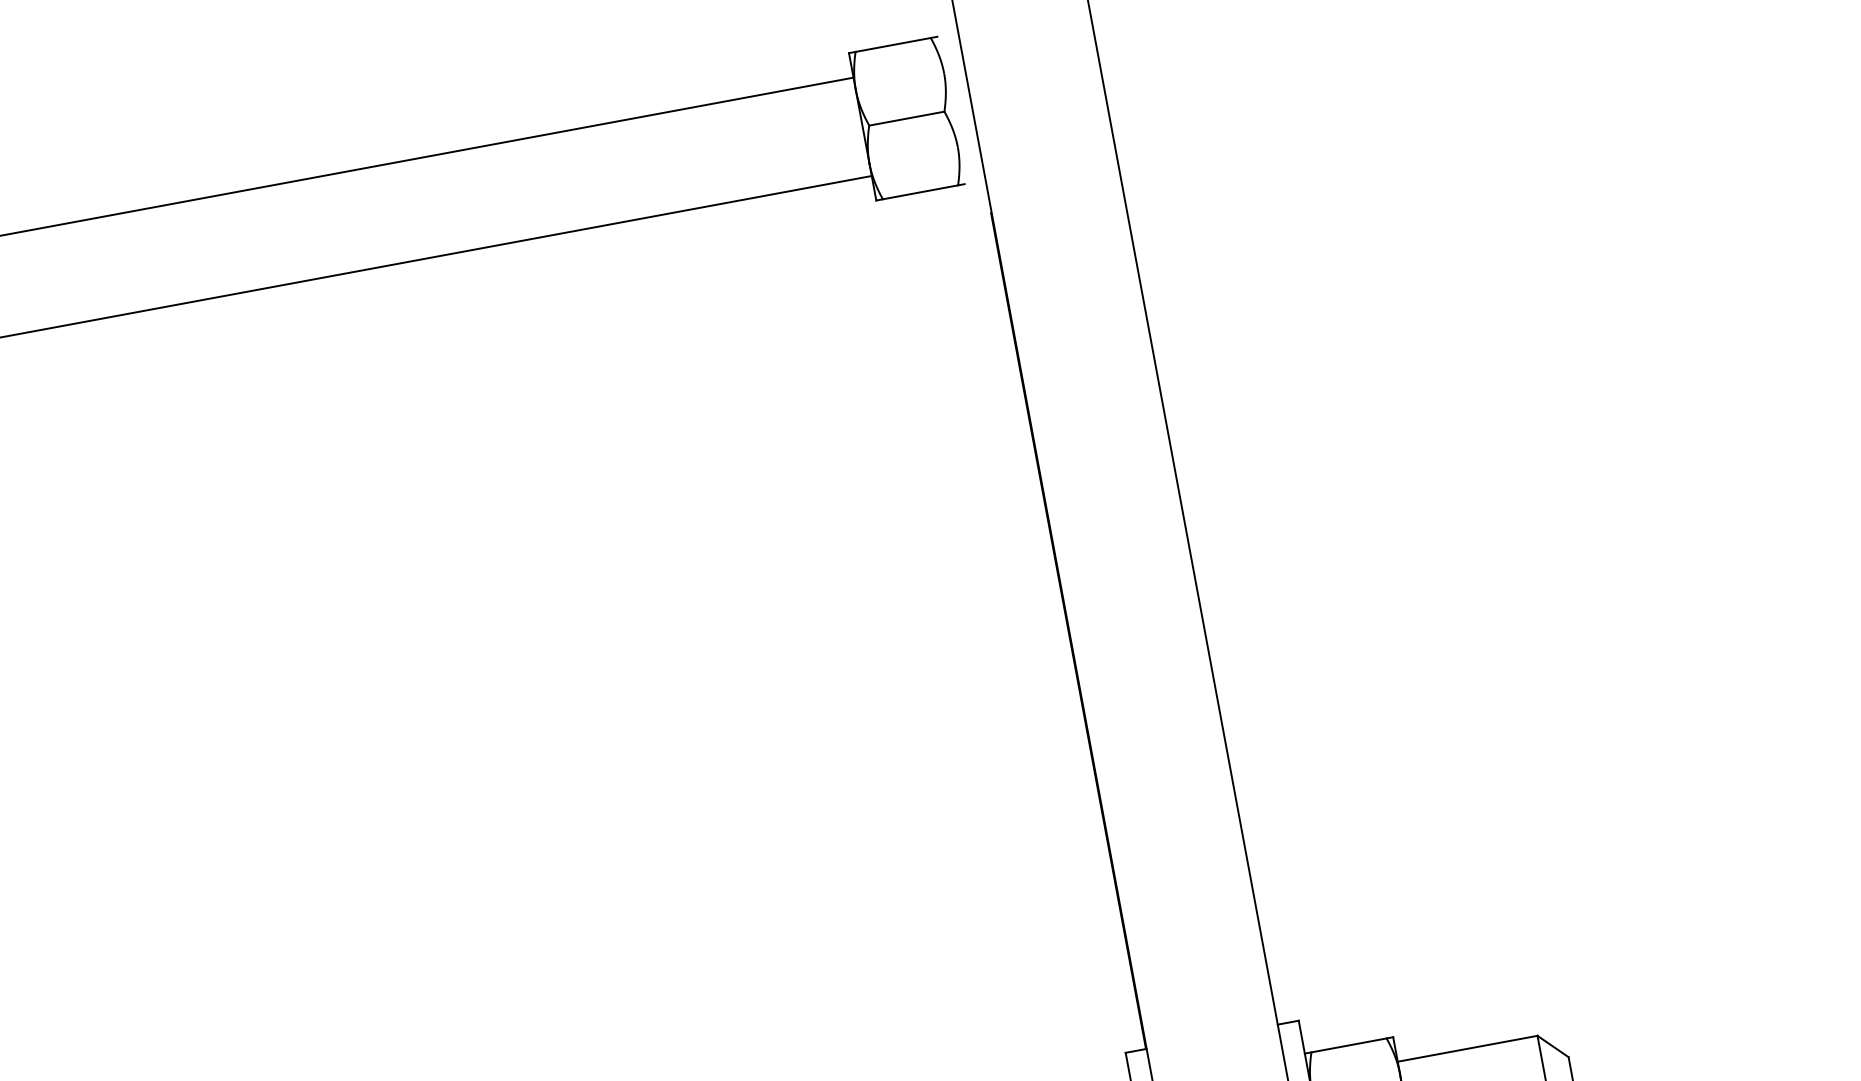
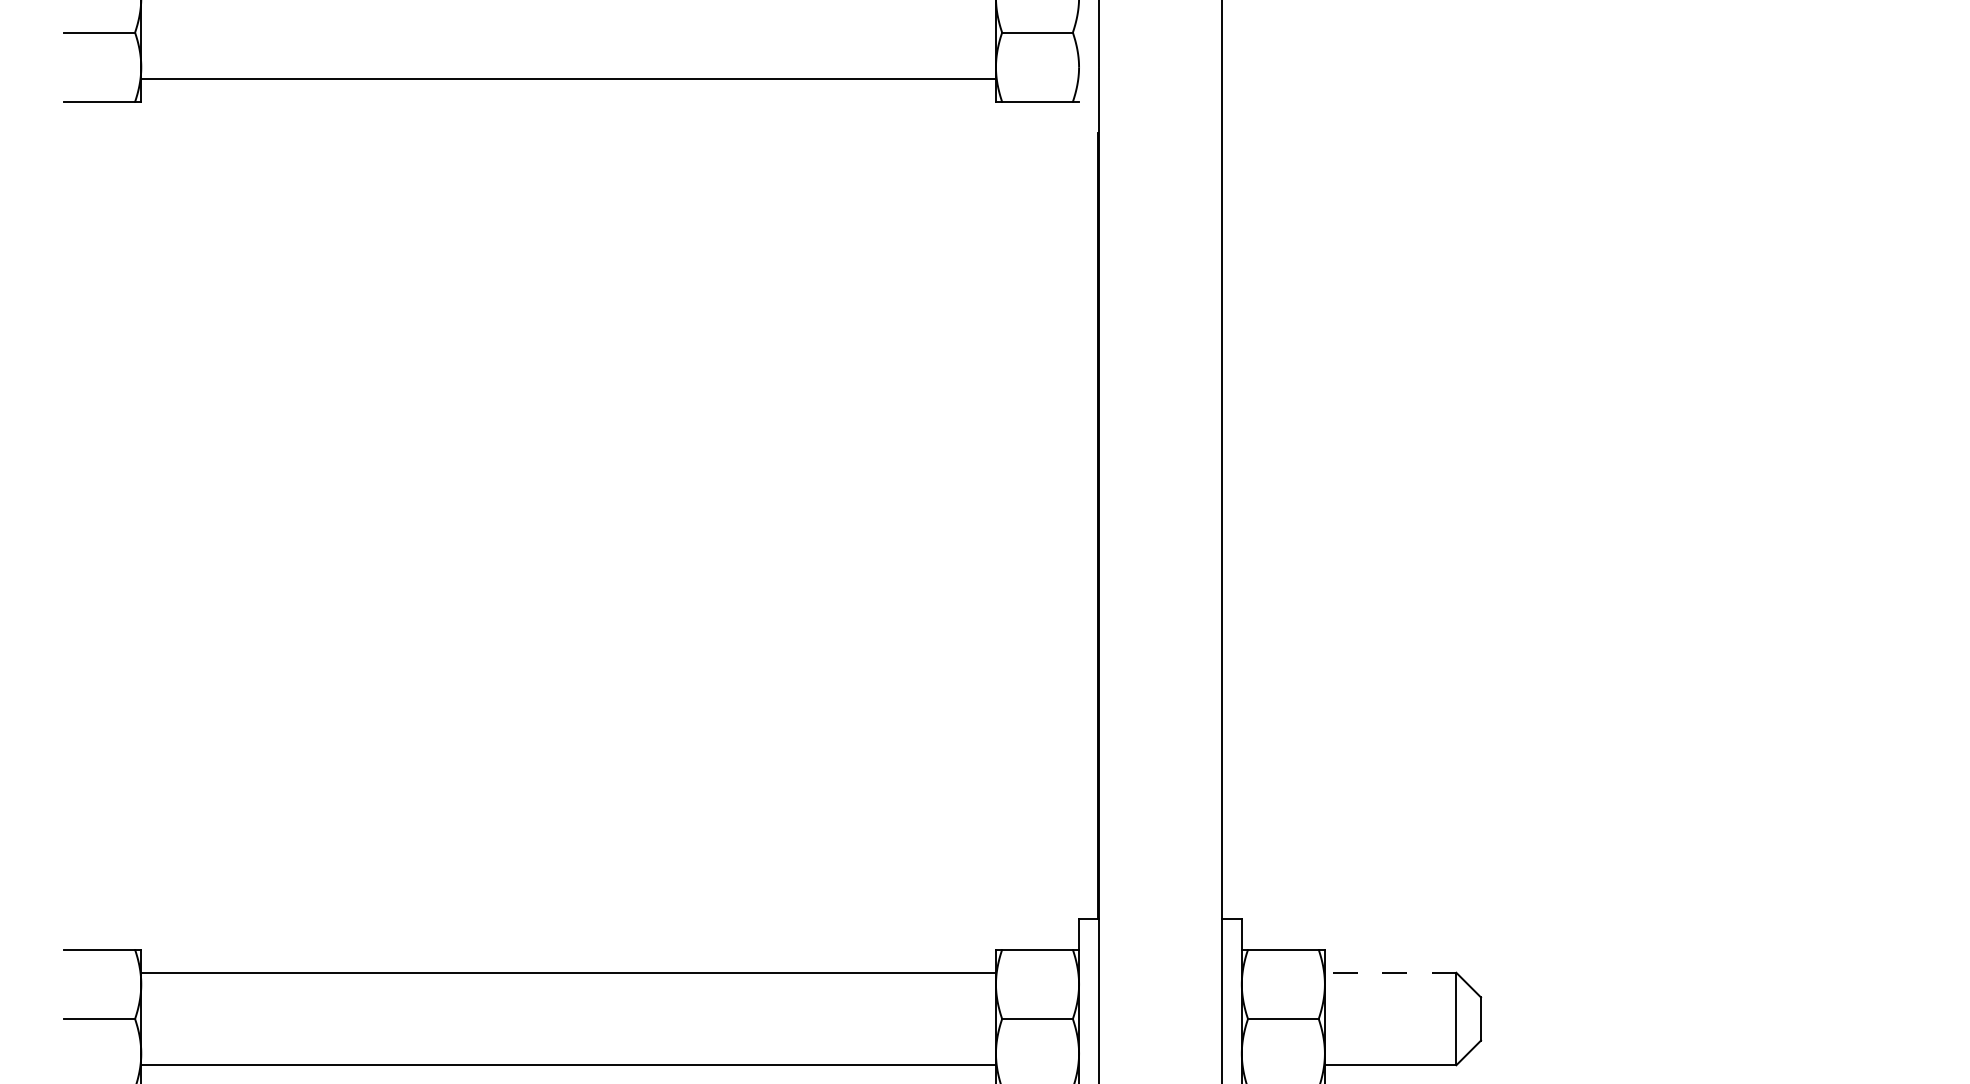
line: (1467, 1048) -> (1390, 972), solid -> dashed

